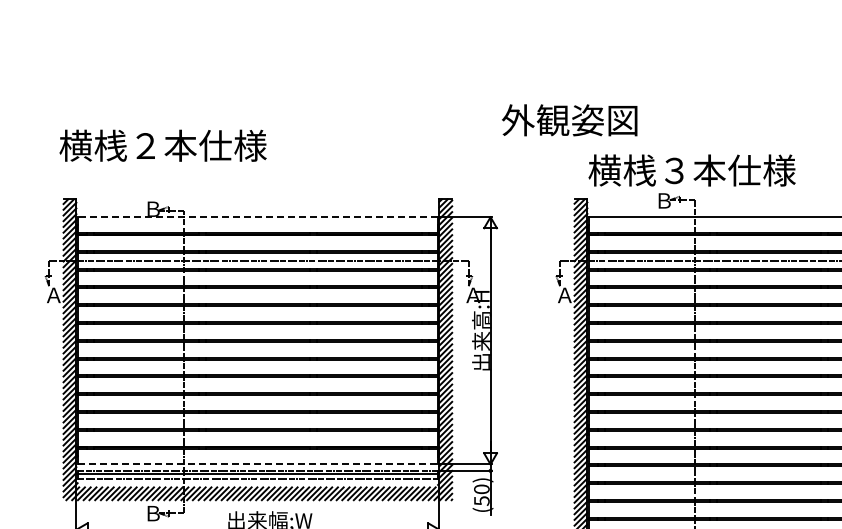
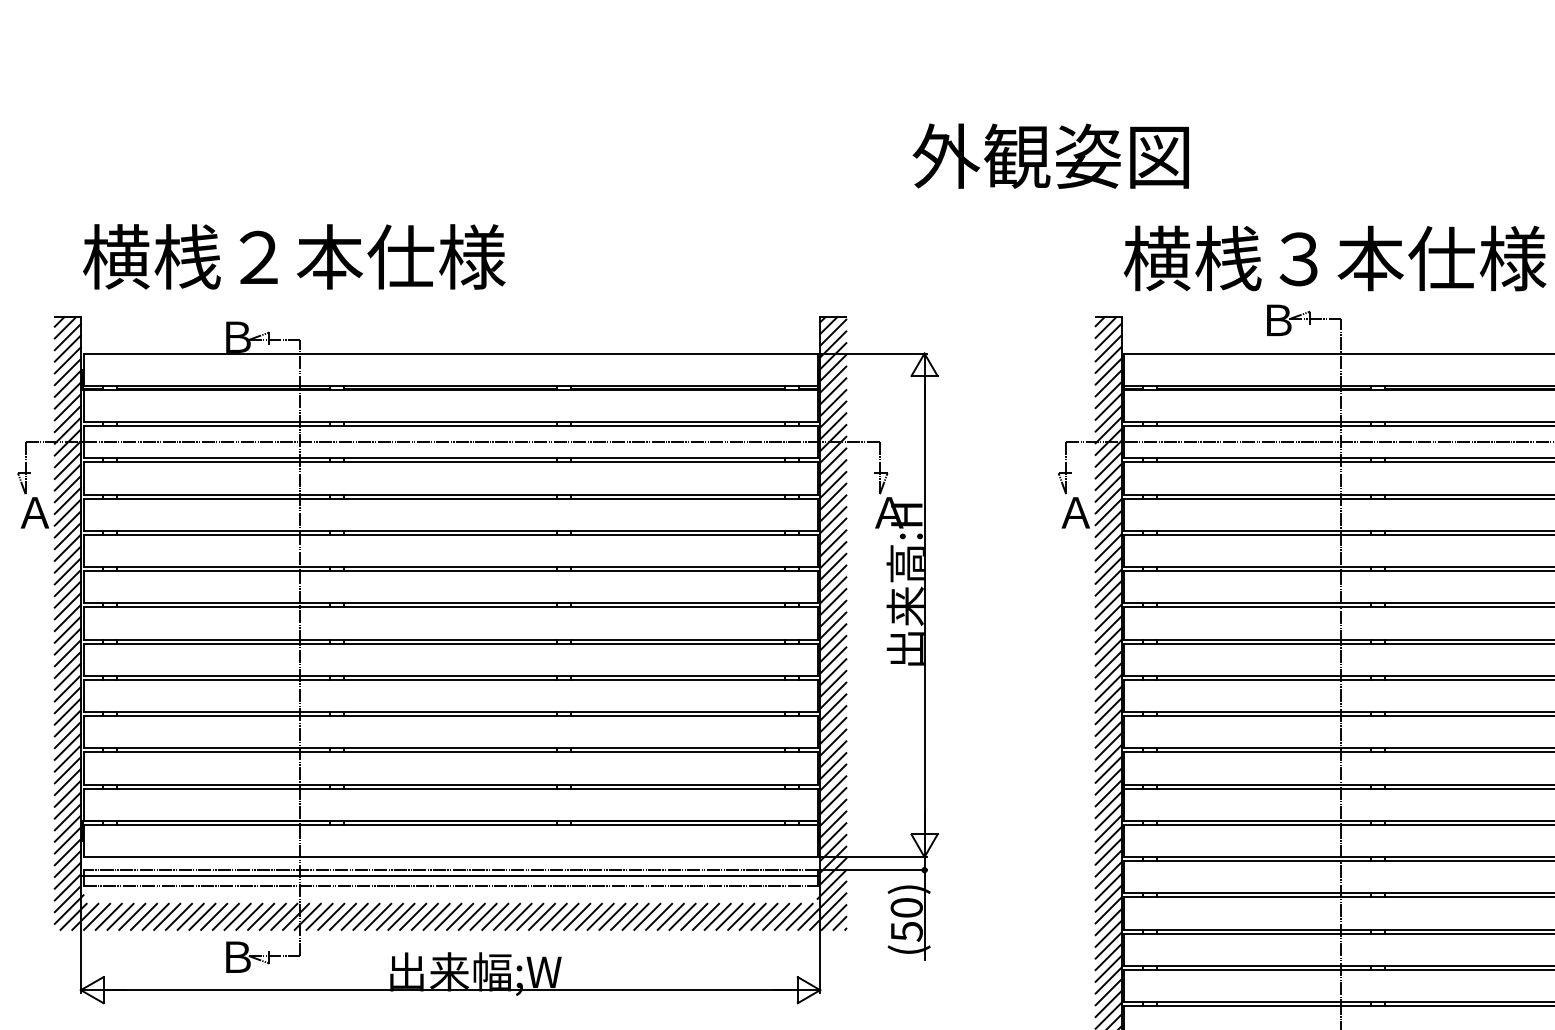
text: (569, 120) -> (1050, 156), moved
text: (162, 145) -> (292, 256), moved
line: (257, 217) -> (449, 354), dashed -> solid
line: (258, 464) -> (451, 857), dashed -> solid

